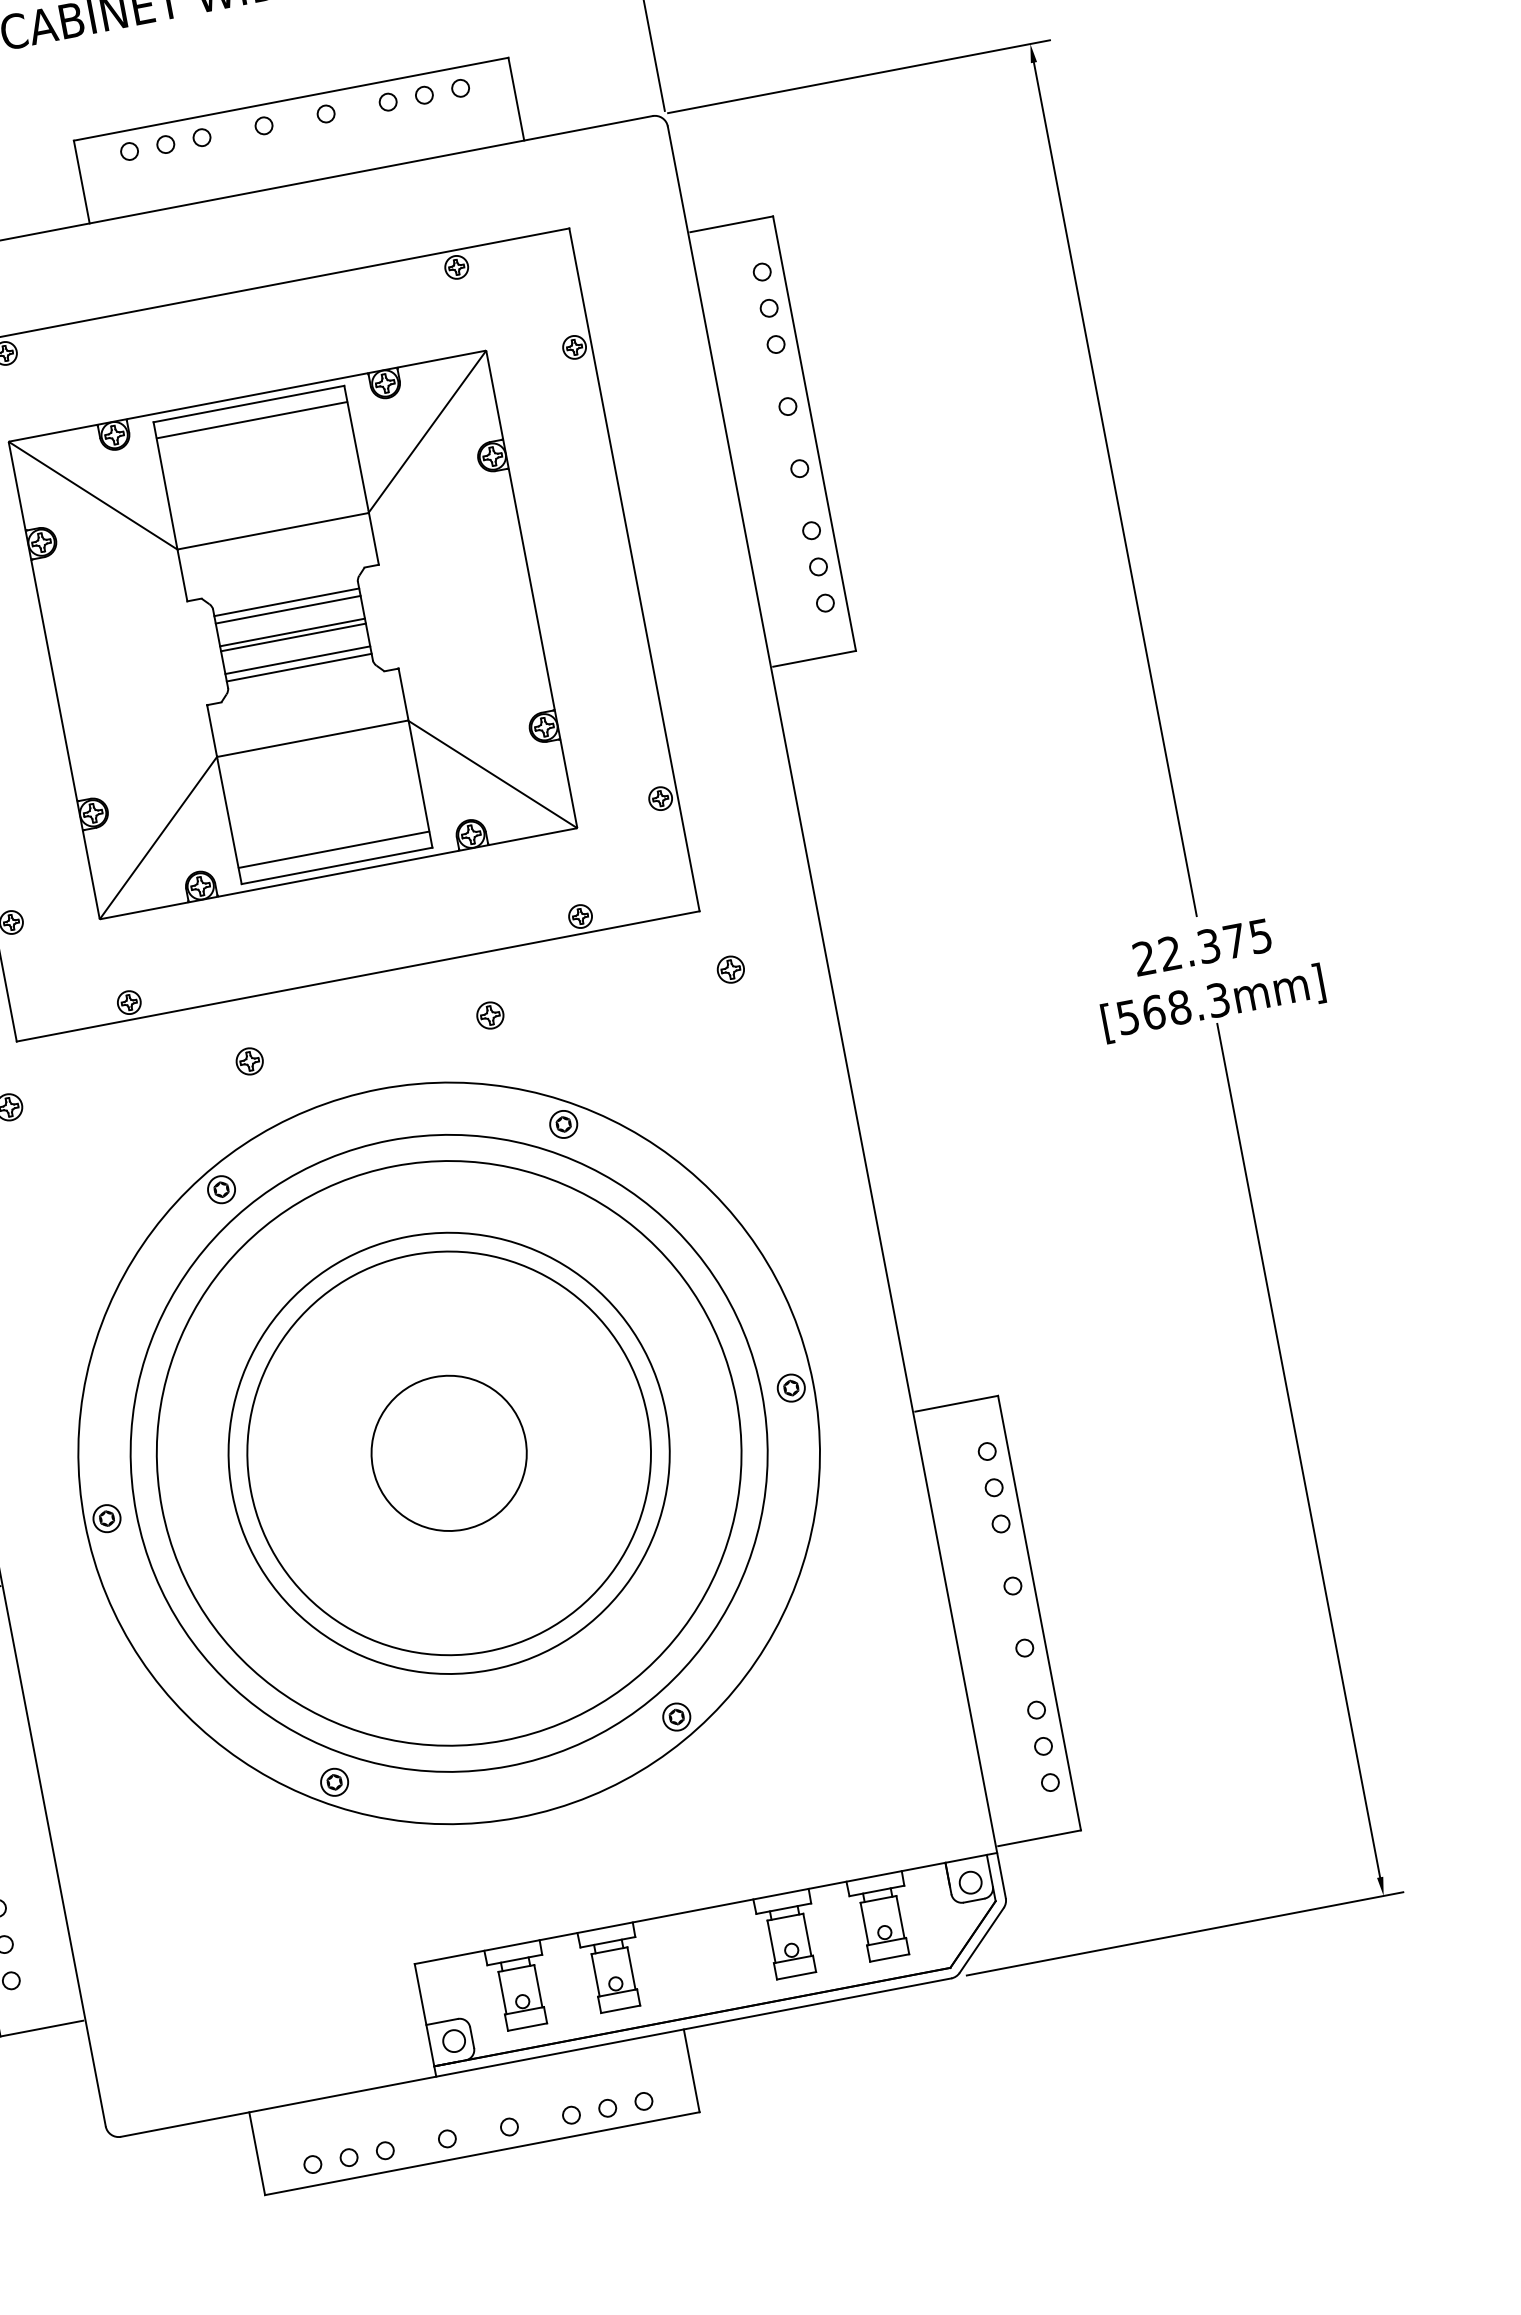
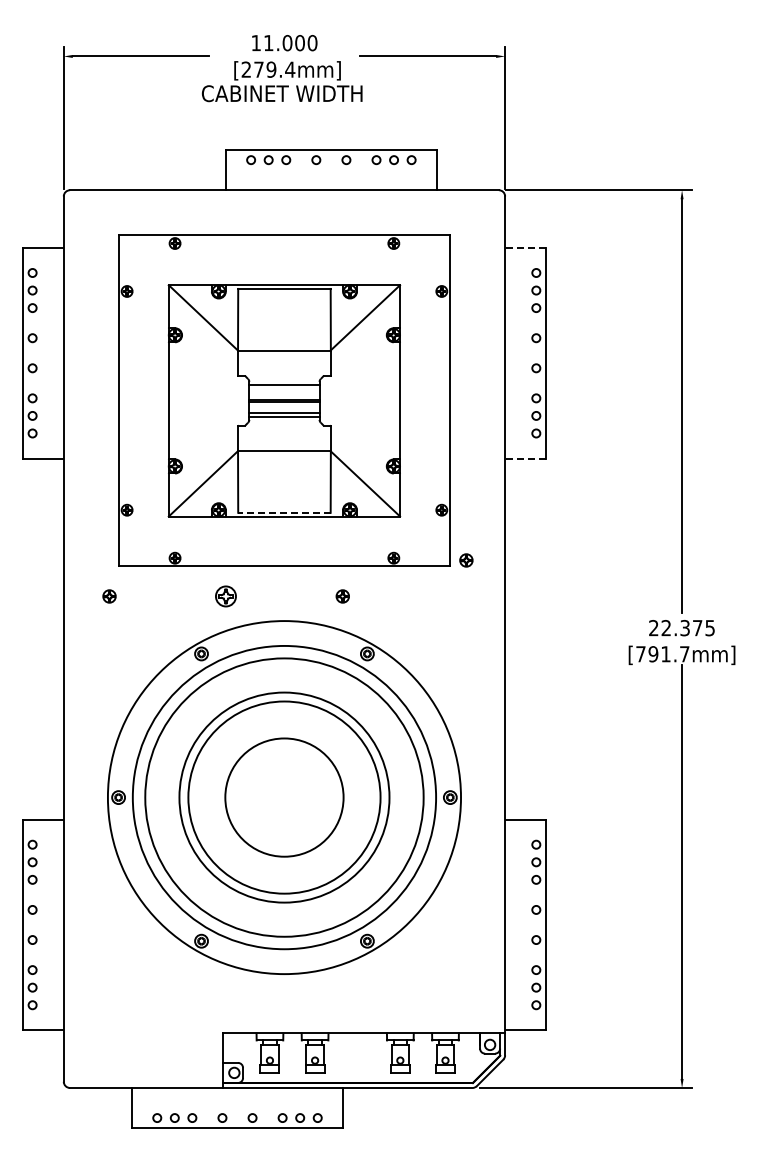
line: (731, 223) -> (526, 247), solid -> dashed
line: (252, 419) -> (284, 296), removed
line: (288, 609) -> (284, 388), removed
line: (815, 658) -> (526, 458), solid -> dashed
line: (333, 848) -> (284, 504), removed
line: (334, 865) -> (283, 512), solid -> dashed
part: (731, 969) -> (466, 560), moved
text: (1172, 1009) -> (662, 654), [568.3mm] -> [791.7mm]
part: (250, 1061) -> (226, 596), size x1.6
circle: (449, 1453) -> (284, 797), size x1.6

